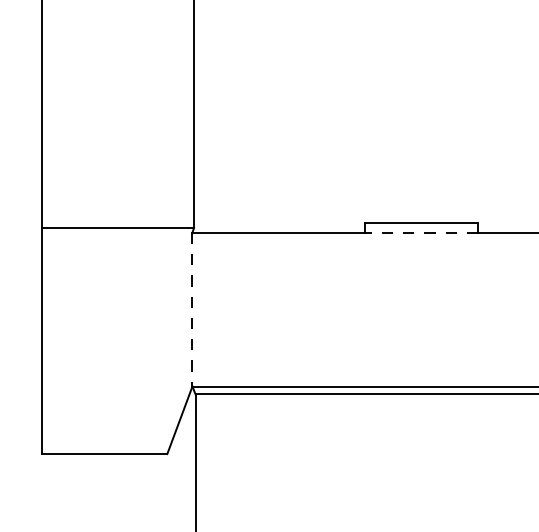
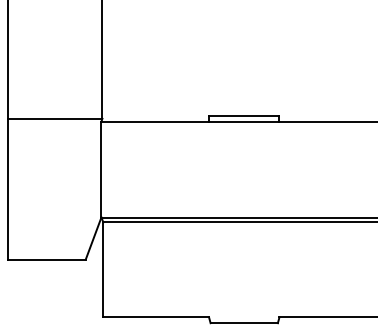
line: (420, 232) -> (243, 121), dashed -> solid
line: (192, 309) -> (101, 169), dashed -> solid

